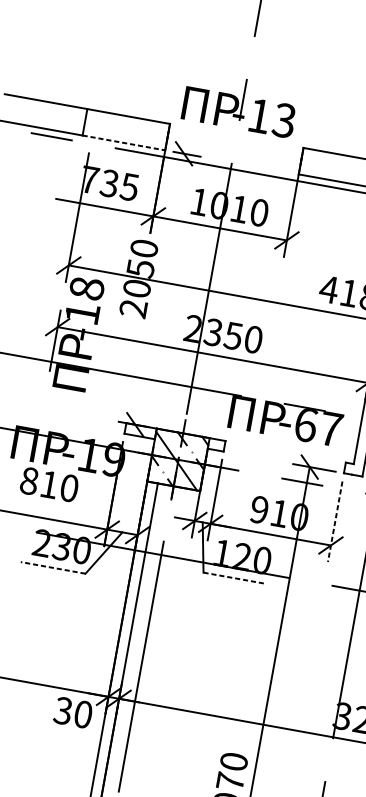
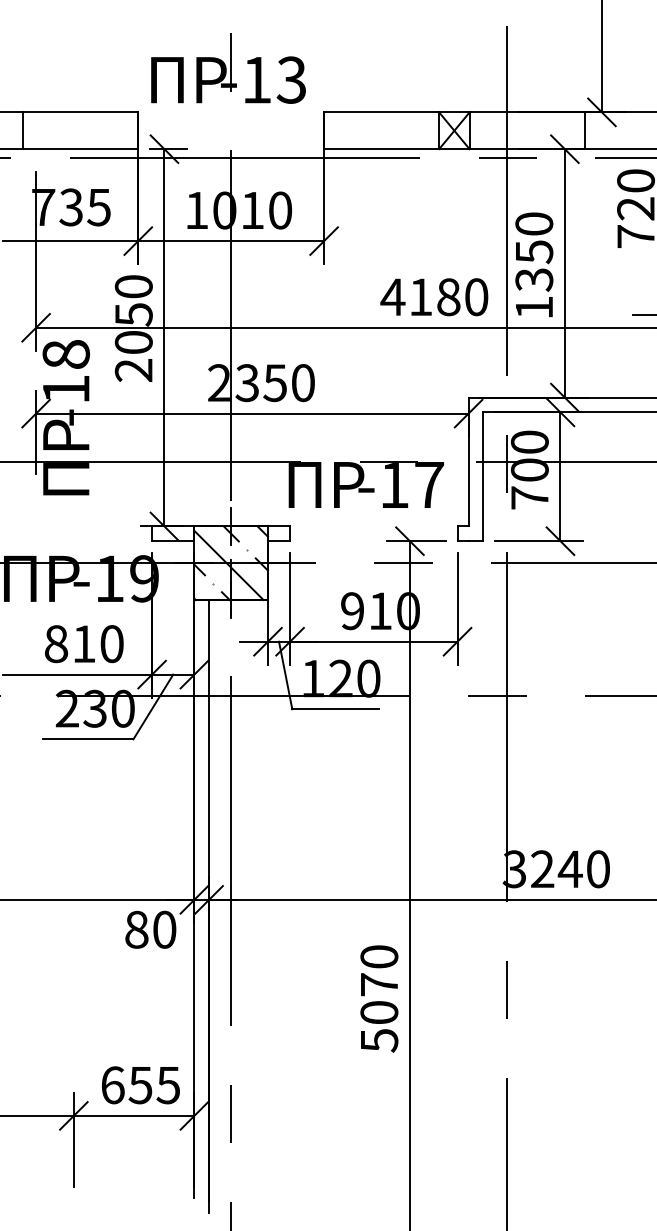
line: (123, 143) -> (80, 149), dashed -> solid
line: (159, 289) -> (164, 337), added
text: (305, 425) -> (394, 485), -67 -> -17
text: (49, 485) -> (84, 644), moved
line: (335, 522) -> (457, 609), dashed -> solid
line: (52, 567) -> (87, 739), dashed -> solid
line: (235, 578) -> (336, 709), dashed -> solid
text: (63, 710) -> (136, 929), 30 -> 80

